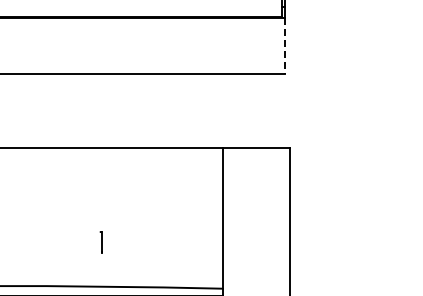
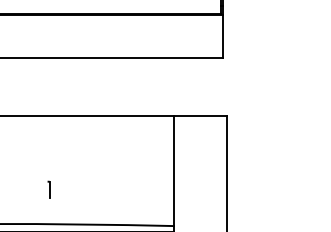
line: (284, 46) -> (222, 36), dashed -> solid
part: (100, 242) -> (48, 189), moved

